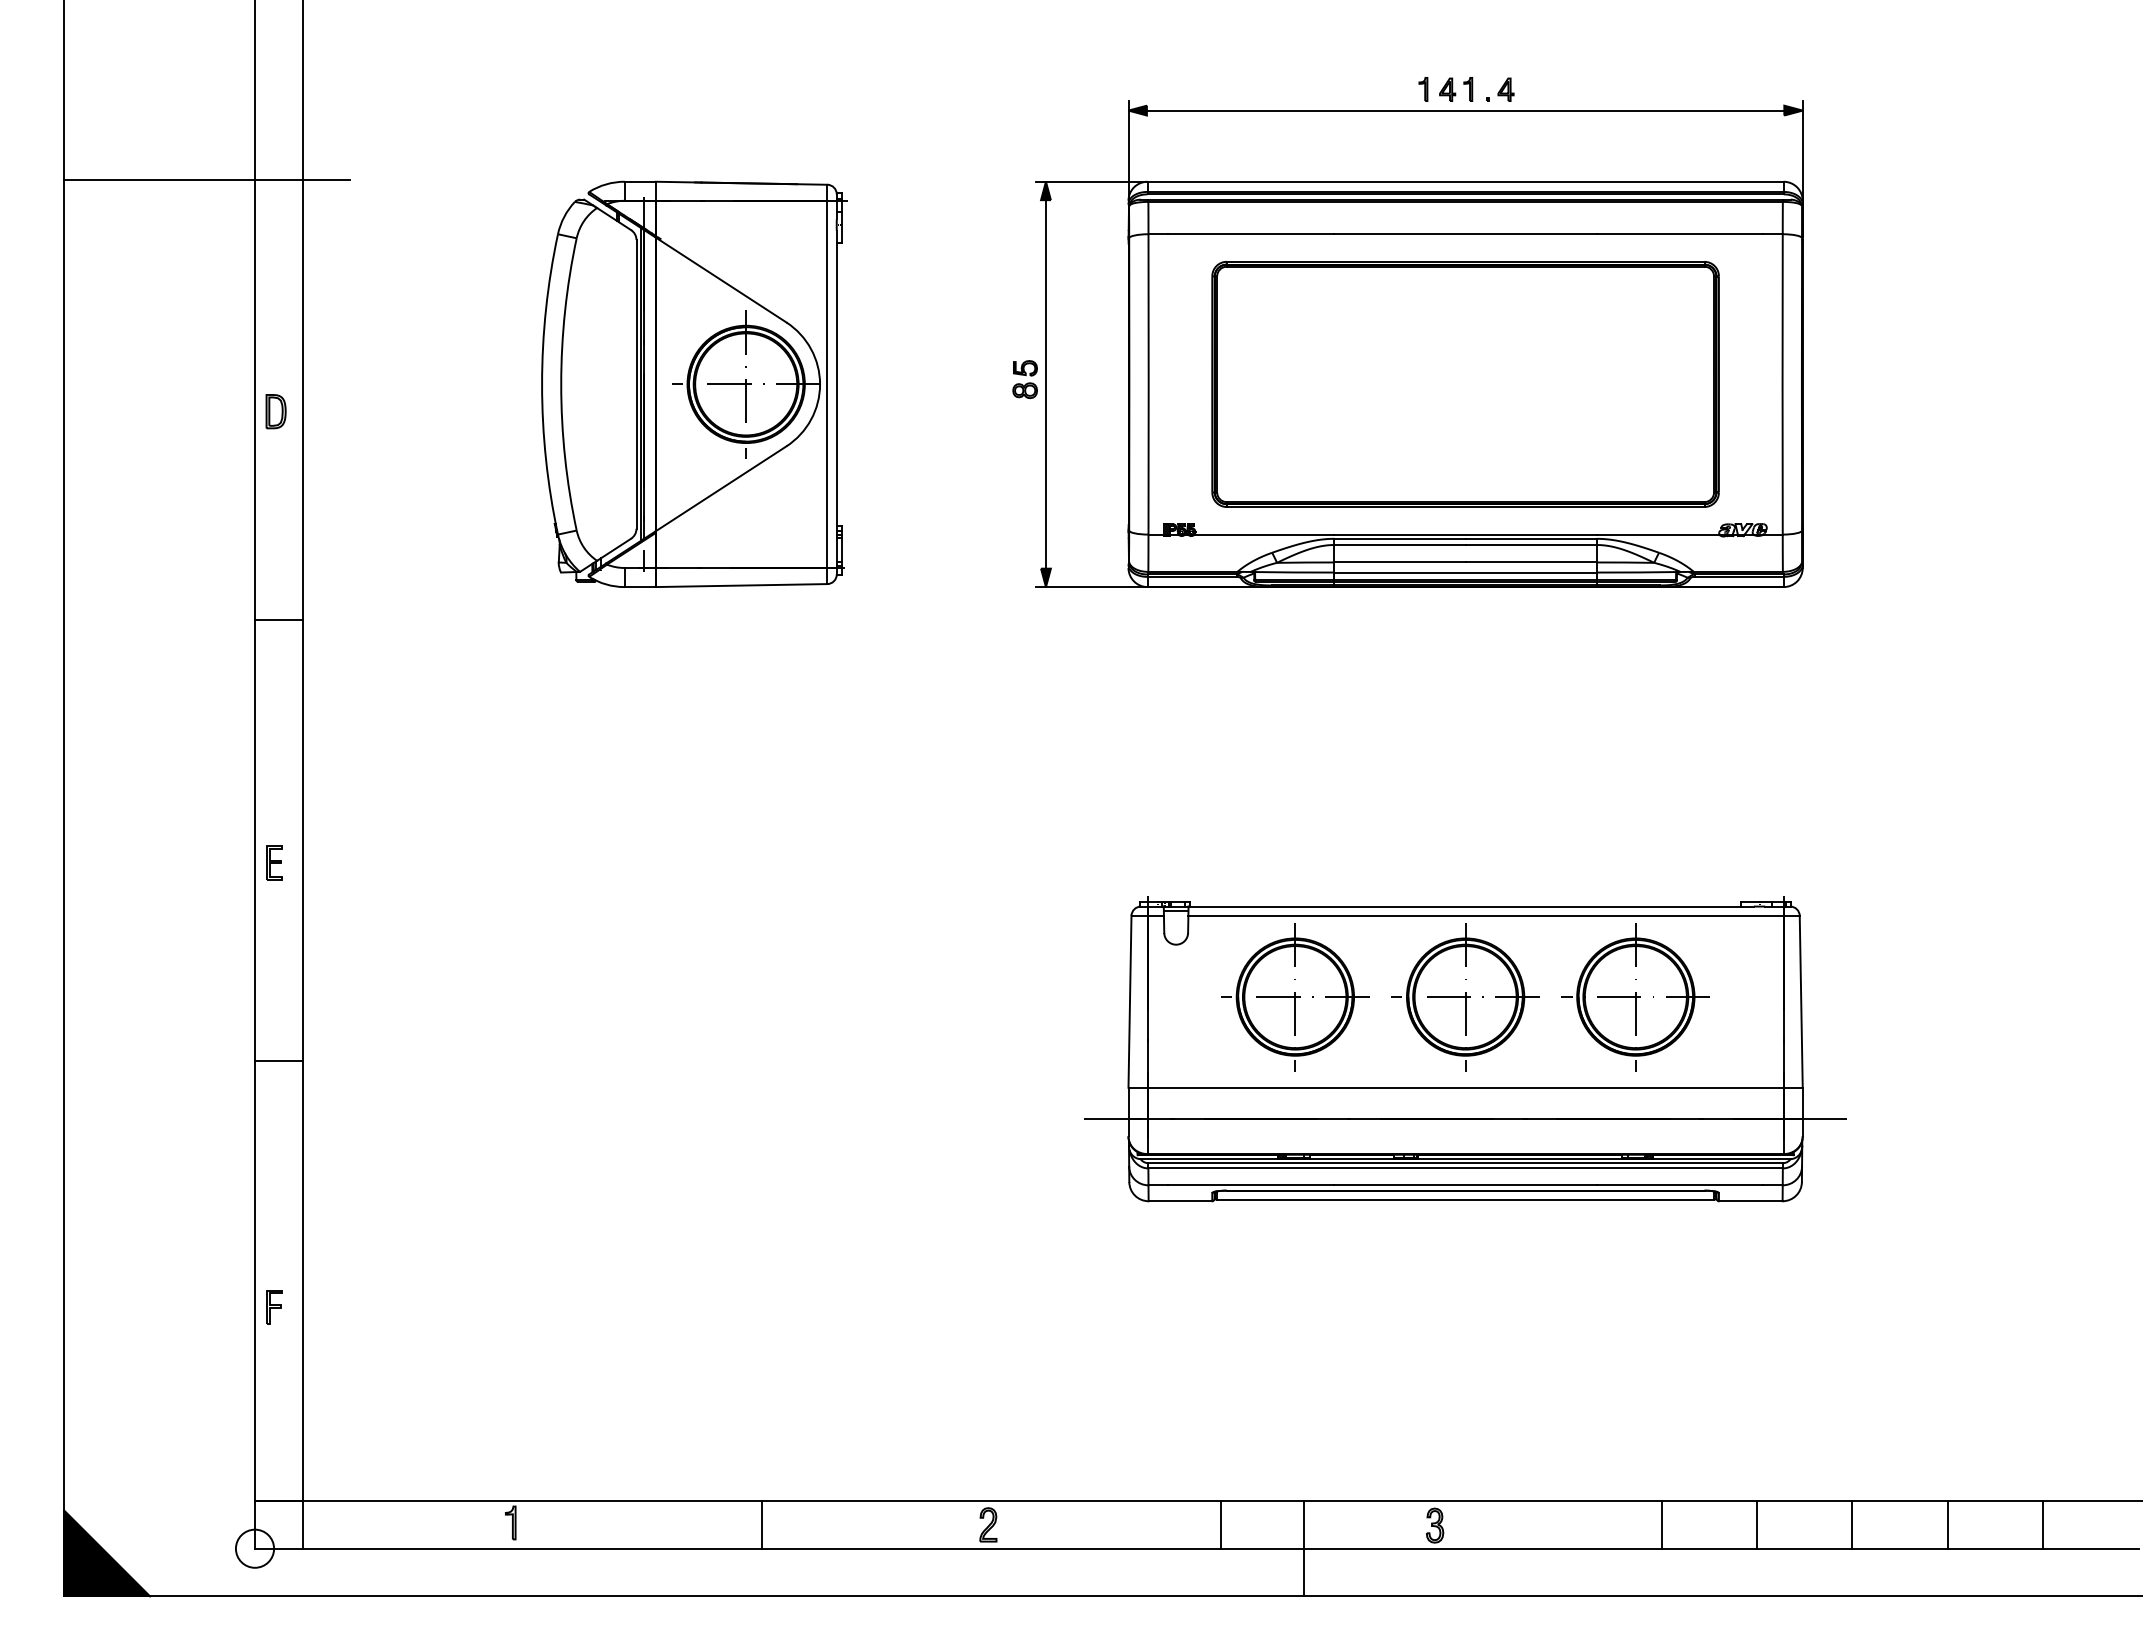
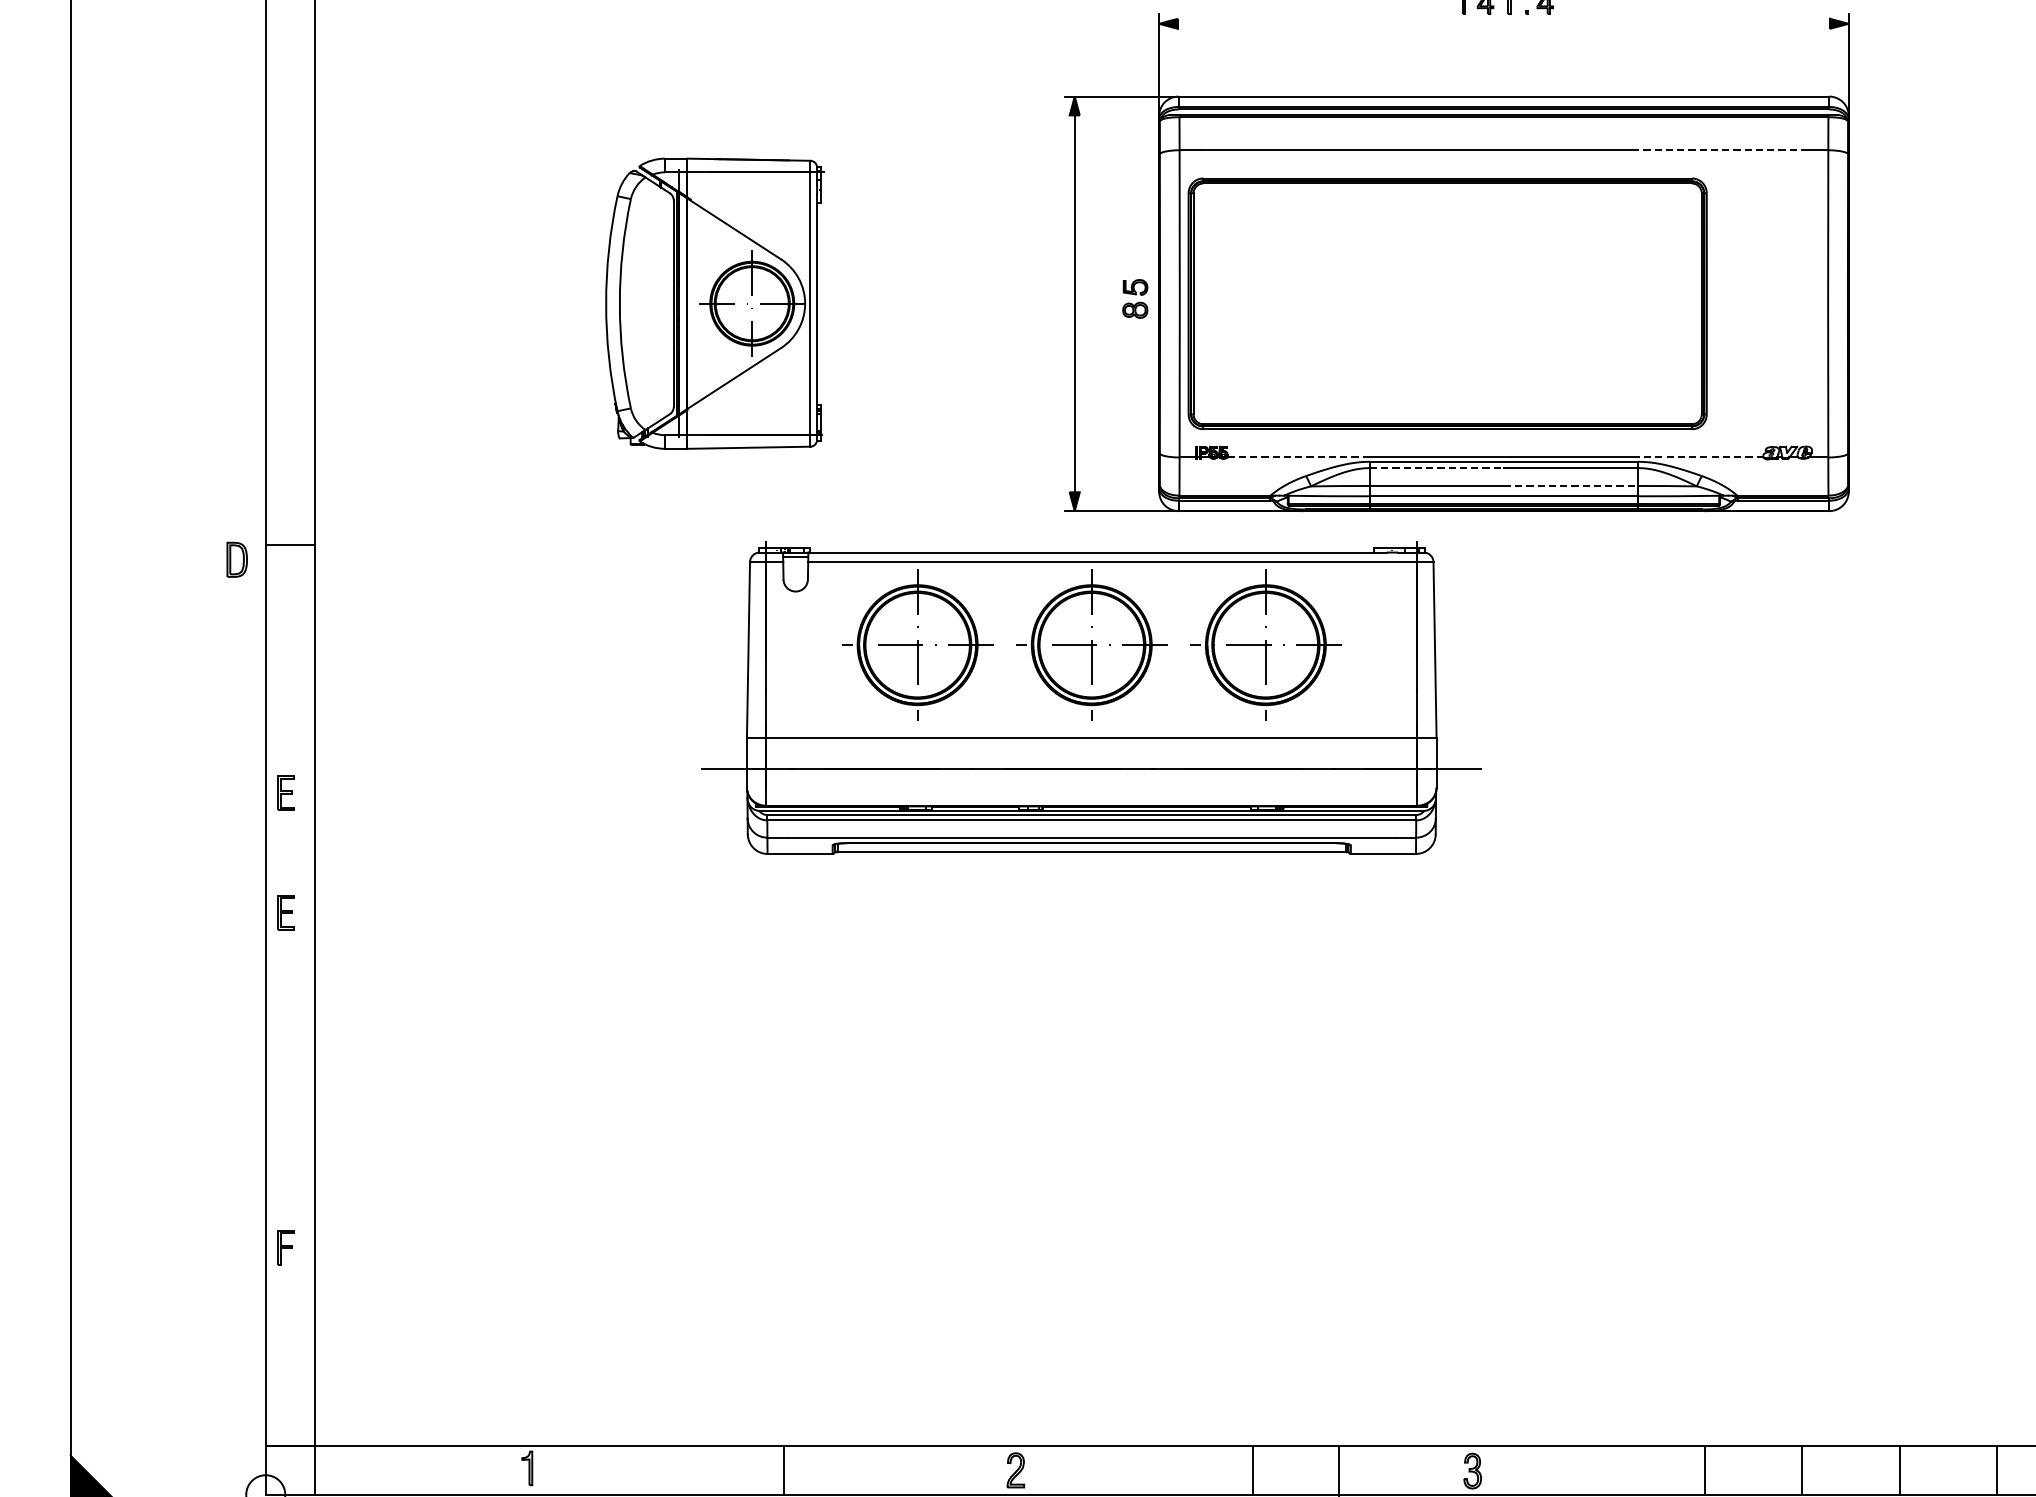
line: (1465, 110) -> (1503, 23), removed
line: (207, 180) -> (217, 95), removed
line: (1679, 234) -> (1722, 150), solid -> dashed
part: (1024, 379) -> (1134, 298), moved
part: (694, 383) -> (715, 302), size x0.7
part: (1465, 384) -> (1447, 303), moved
part: (275, 411) -> (236, 559), moved
line: (1264, 534) -> (1298, 457), solid -> dashed
line: (1657, 534) -> (1700, 457), solid -> dashed
line: (1400, 545) -> (1437, 468), solid -> dashed
line: (1531, 562) -> (1571, 486), solid -> dashed
part: (274, 979) -> (285, 912), added
part: (1465, 1049) -> (1091, 698), moved
line: (278, 1060) -> (289, 995), removed

